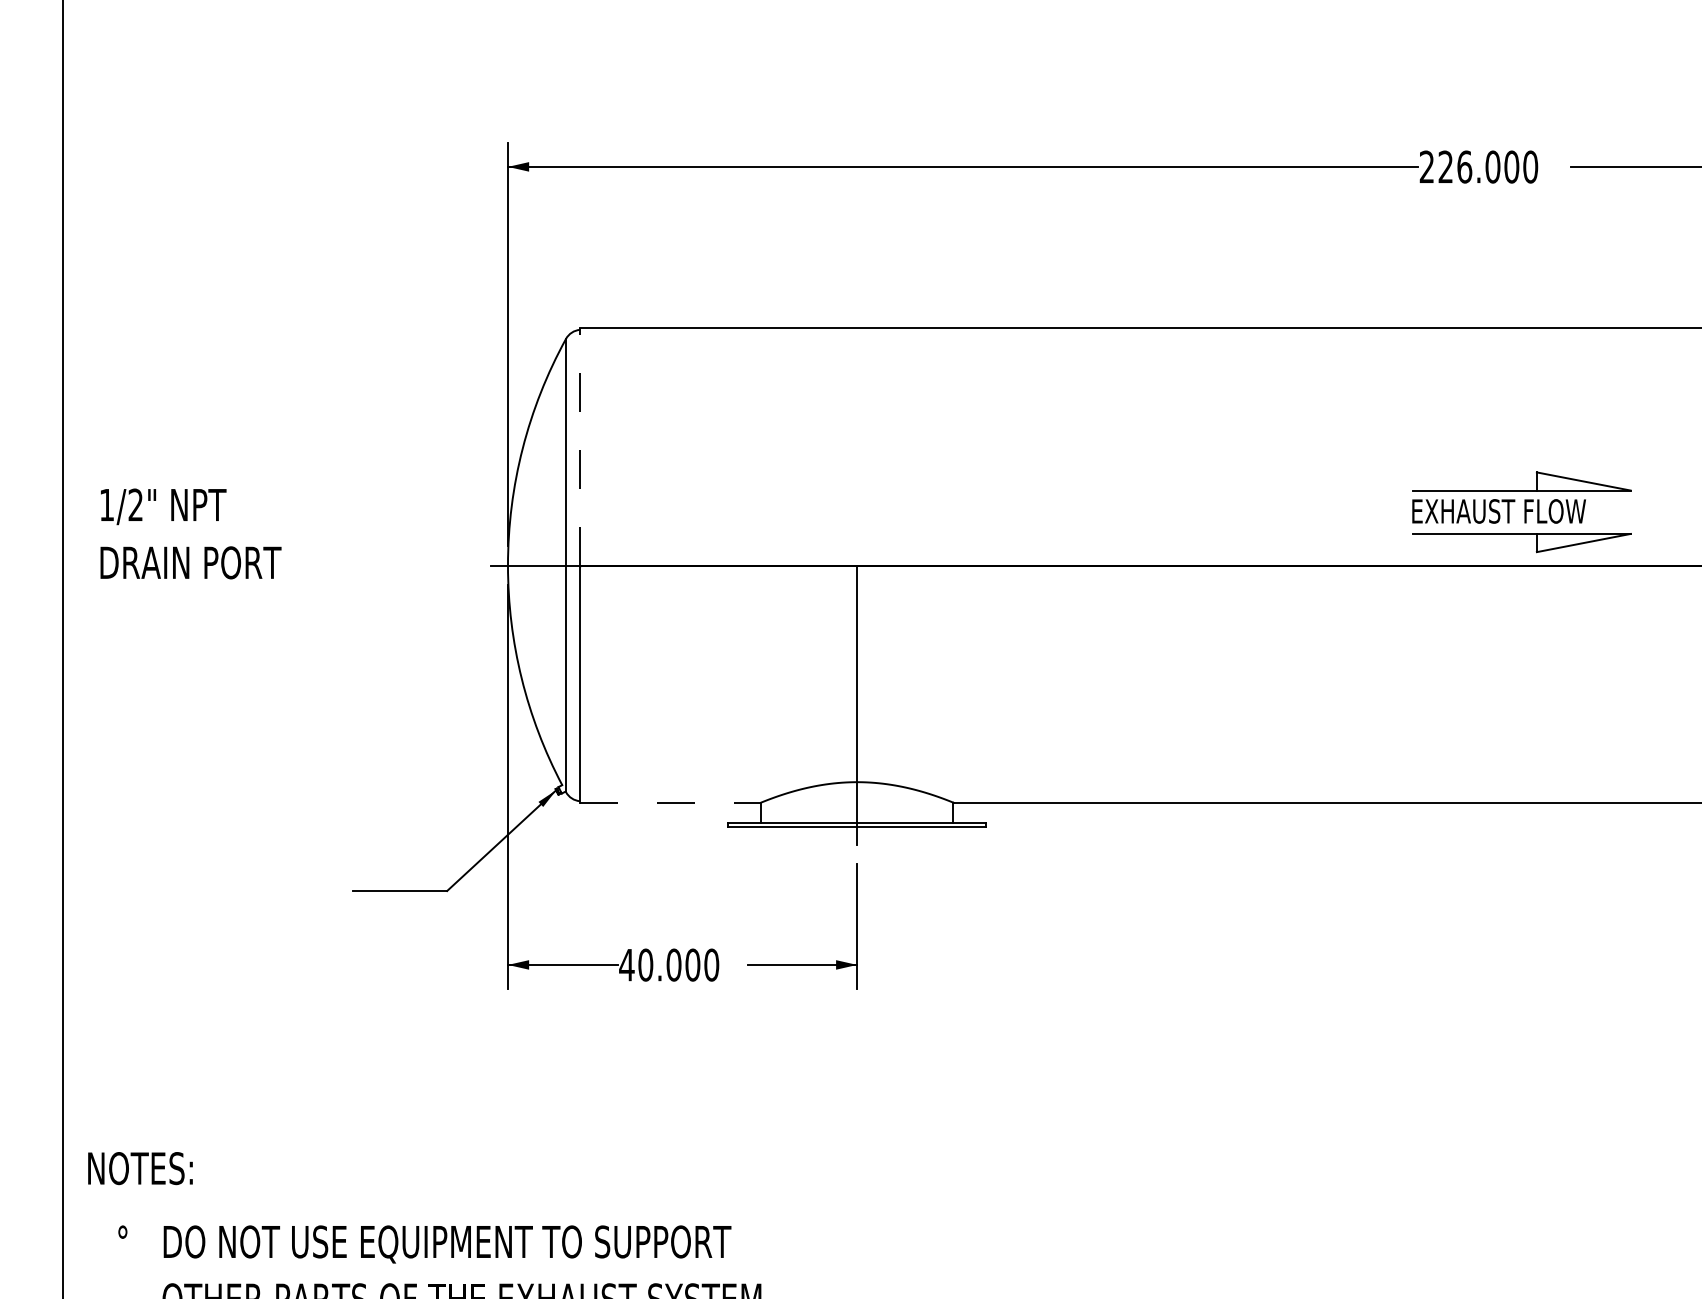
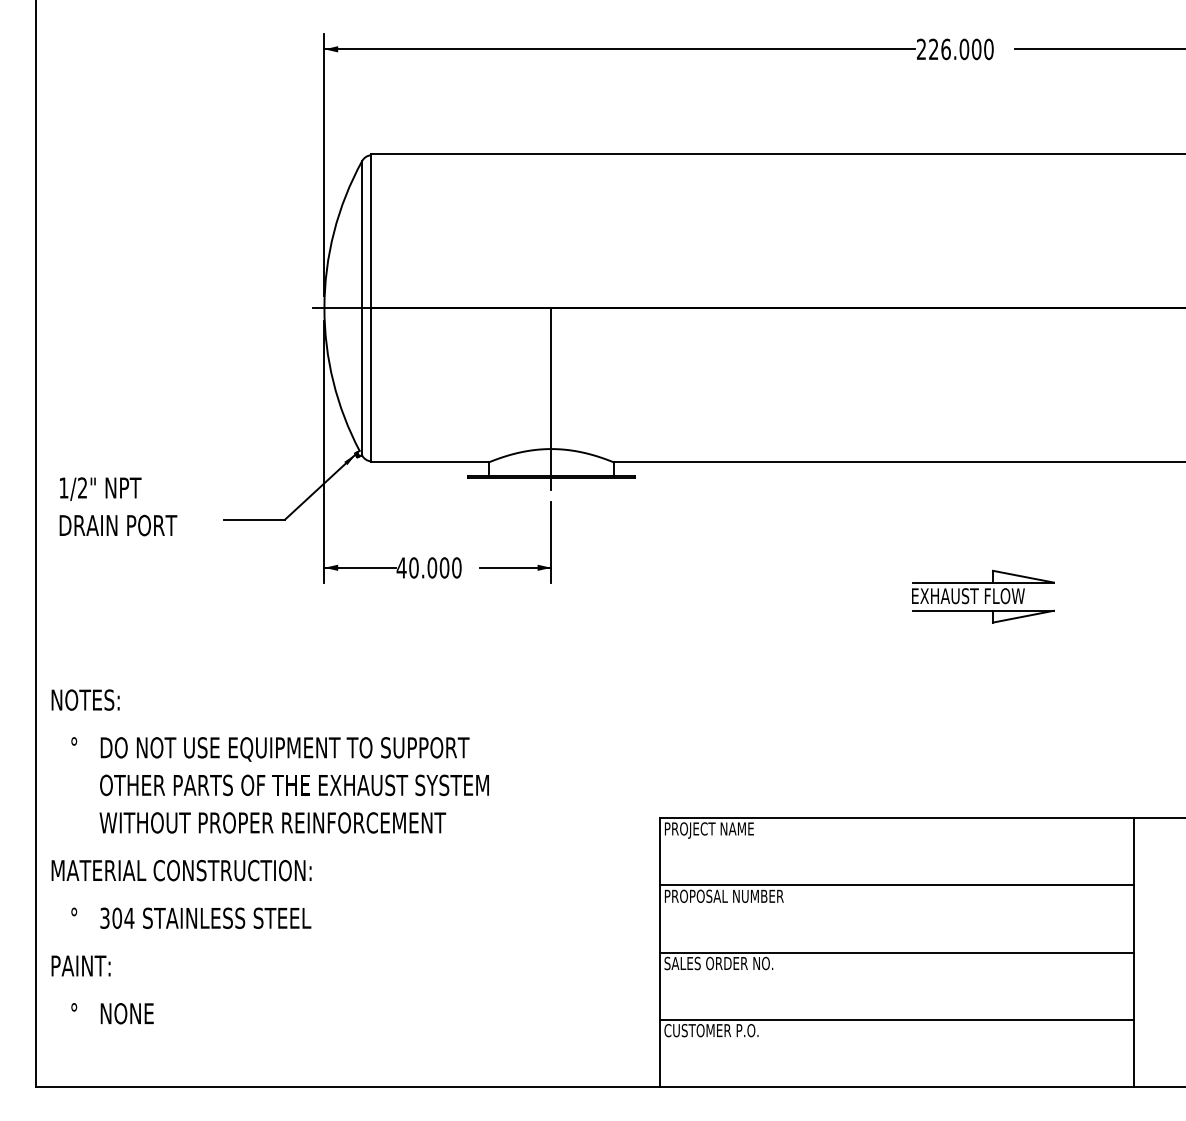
line: (580, 445) -> (371, 230), dashed -> solid
part: (1522, 511) -> (983, 596), moved
text: (191, 533) -> (118, 506), moved
line: (669, 802) -> (429, 462), dashed -> solid

